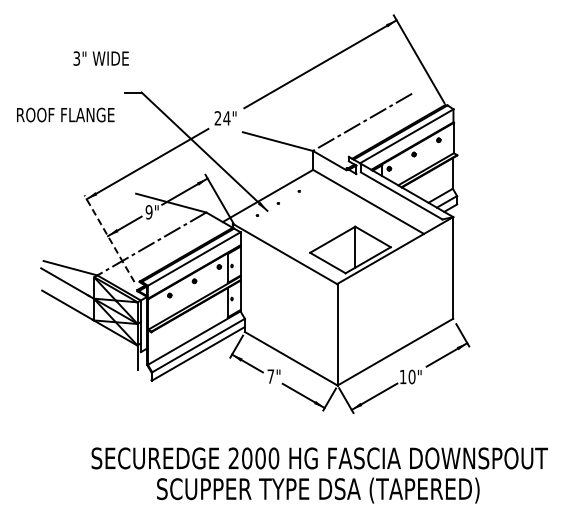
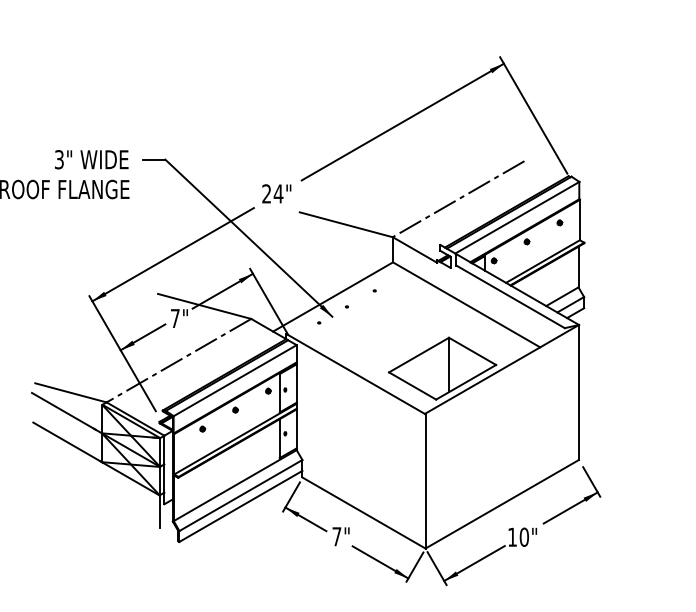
text: (100, 58) -> (90, 159), moved
text: (148, 212) -> (174, 318), 9" -> 7"
line: (109, 238) -> (122, 353), dashed -> solid

